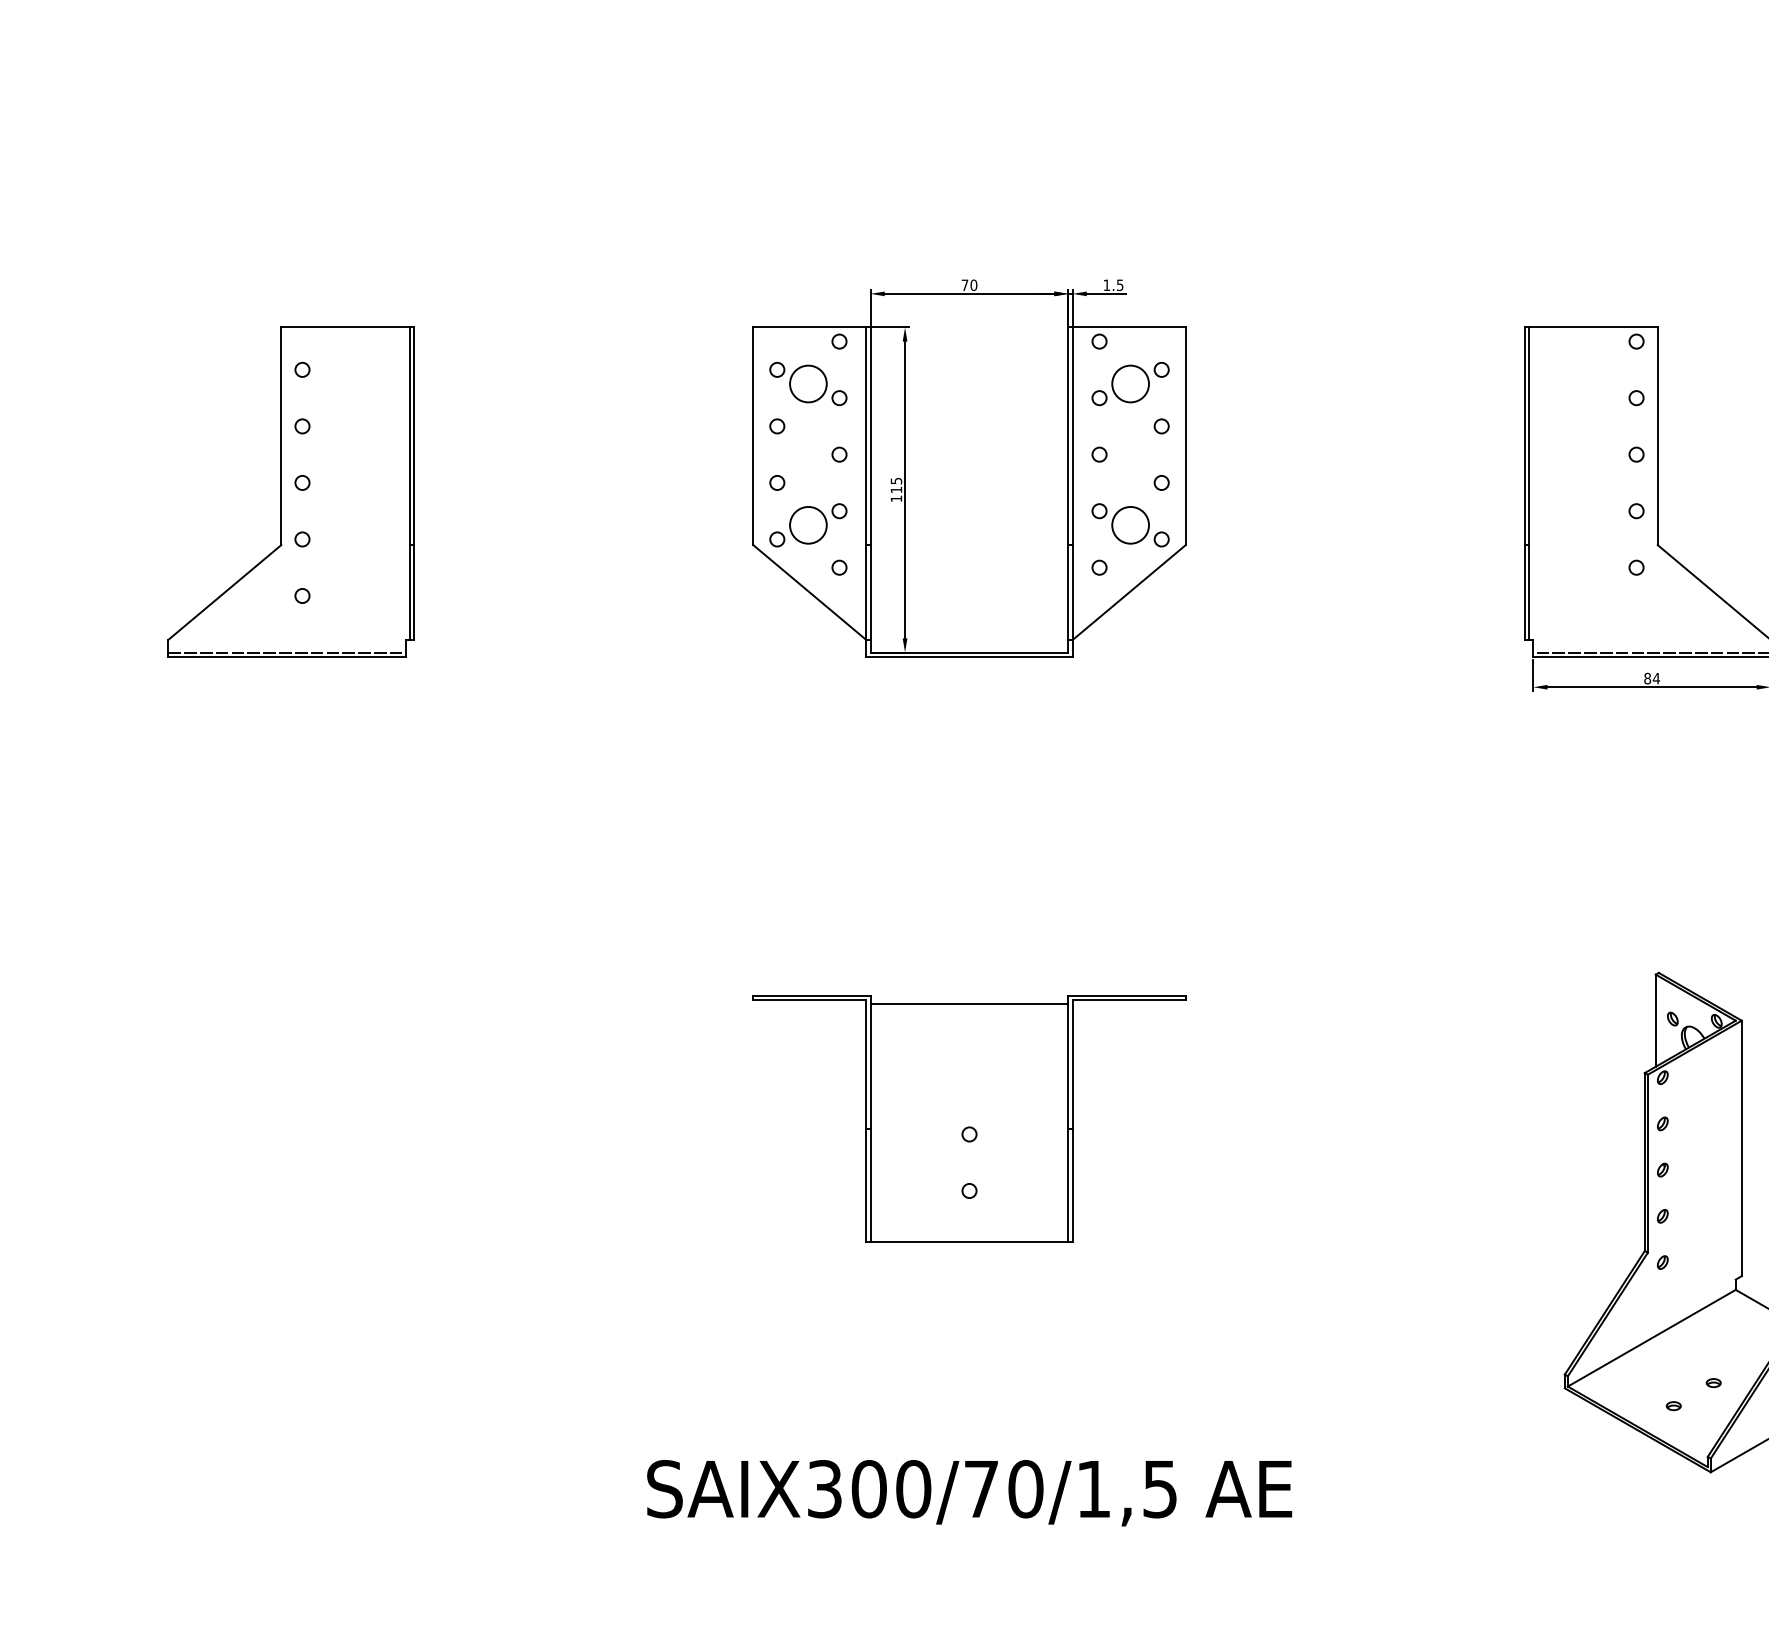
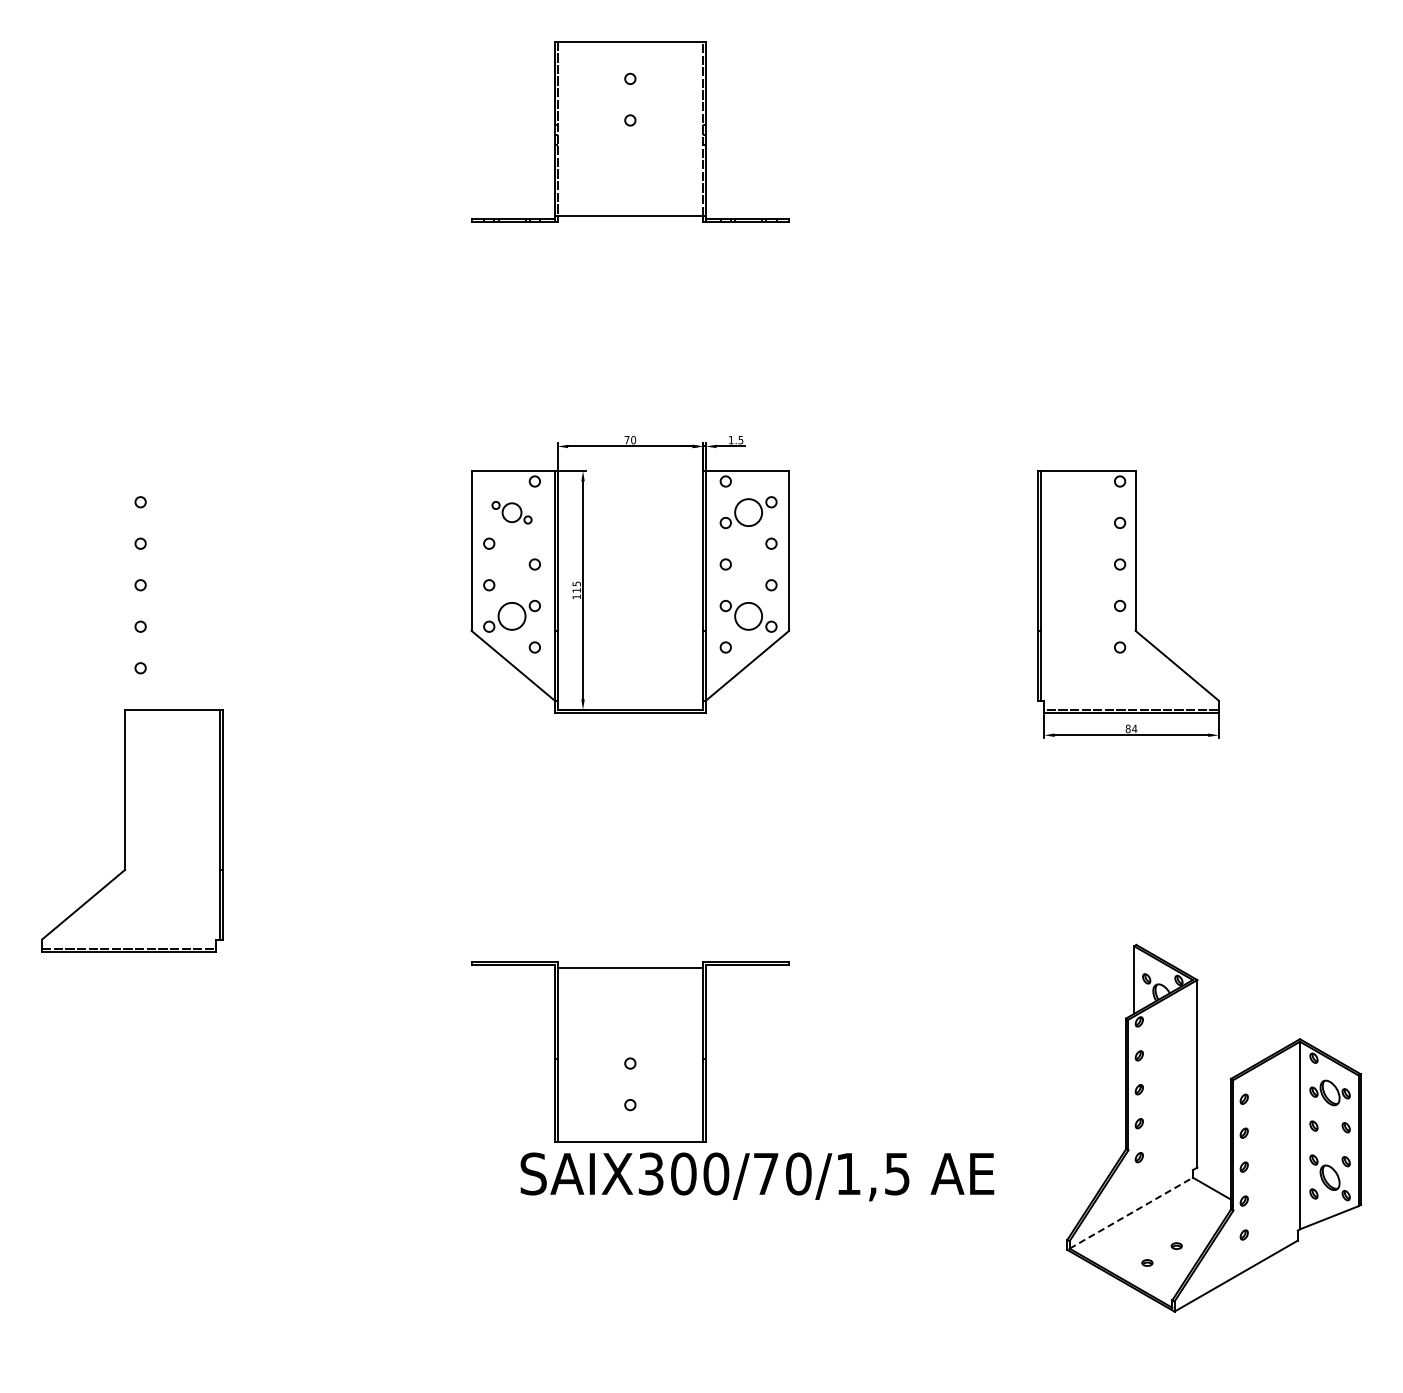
part: (807, 383) -> (511, 512), size x0.7
part: (291, 491) -> (132, 830), moved
line: (1652, 1337) -> (1131, 1212), solid -> dashed
text: (969, 1492) -> (757, 1176), moved

